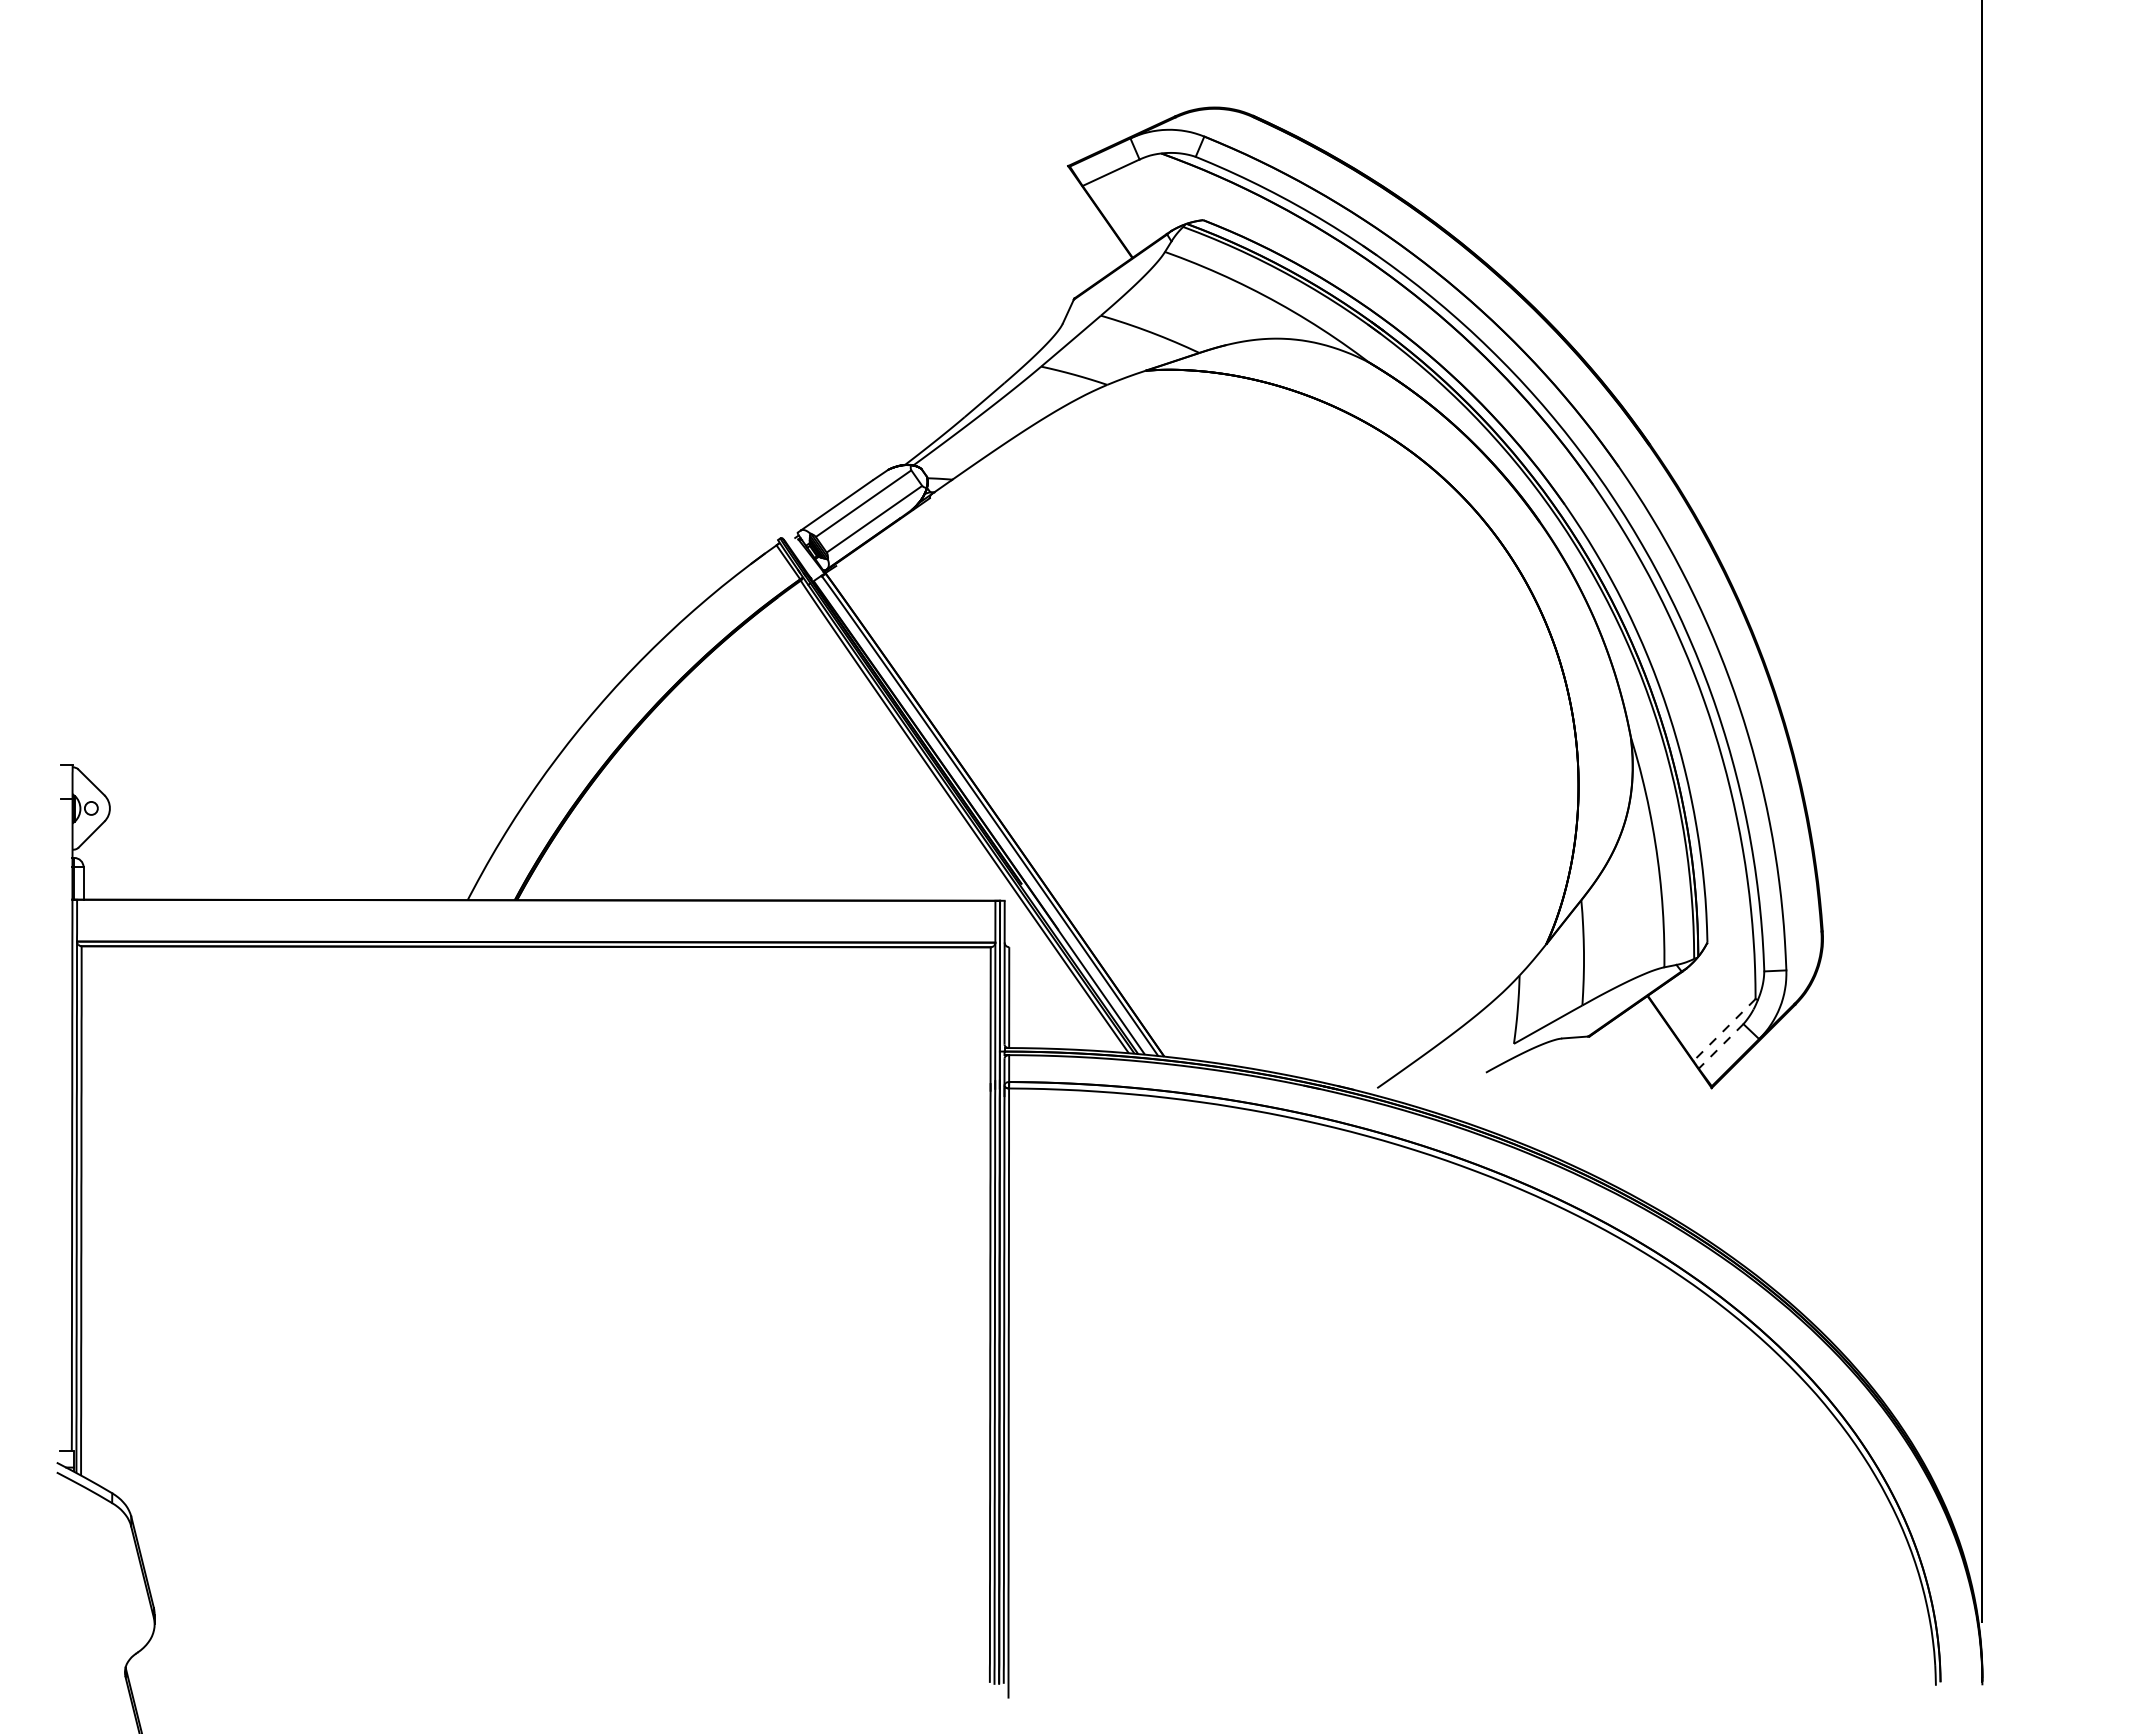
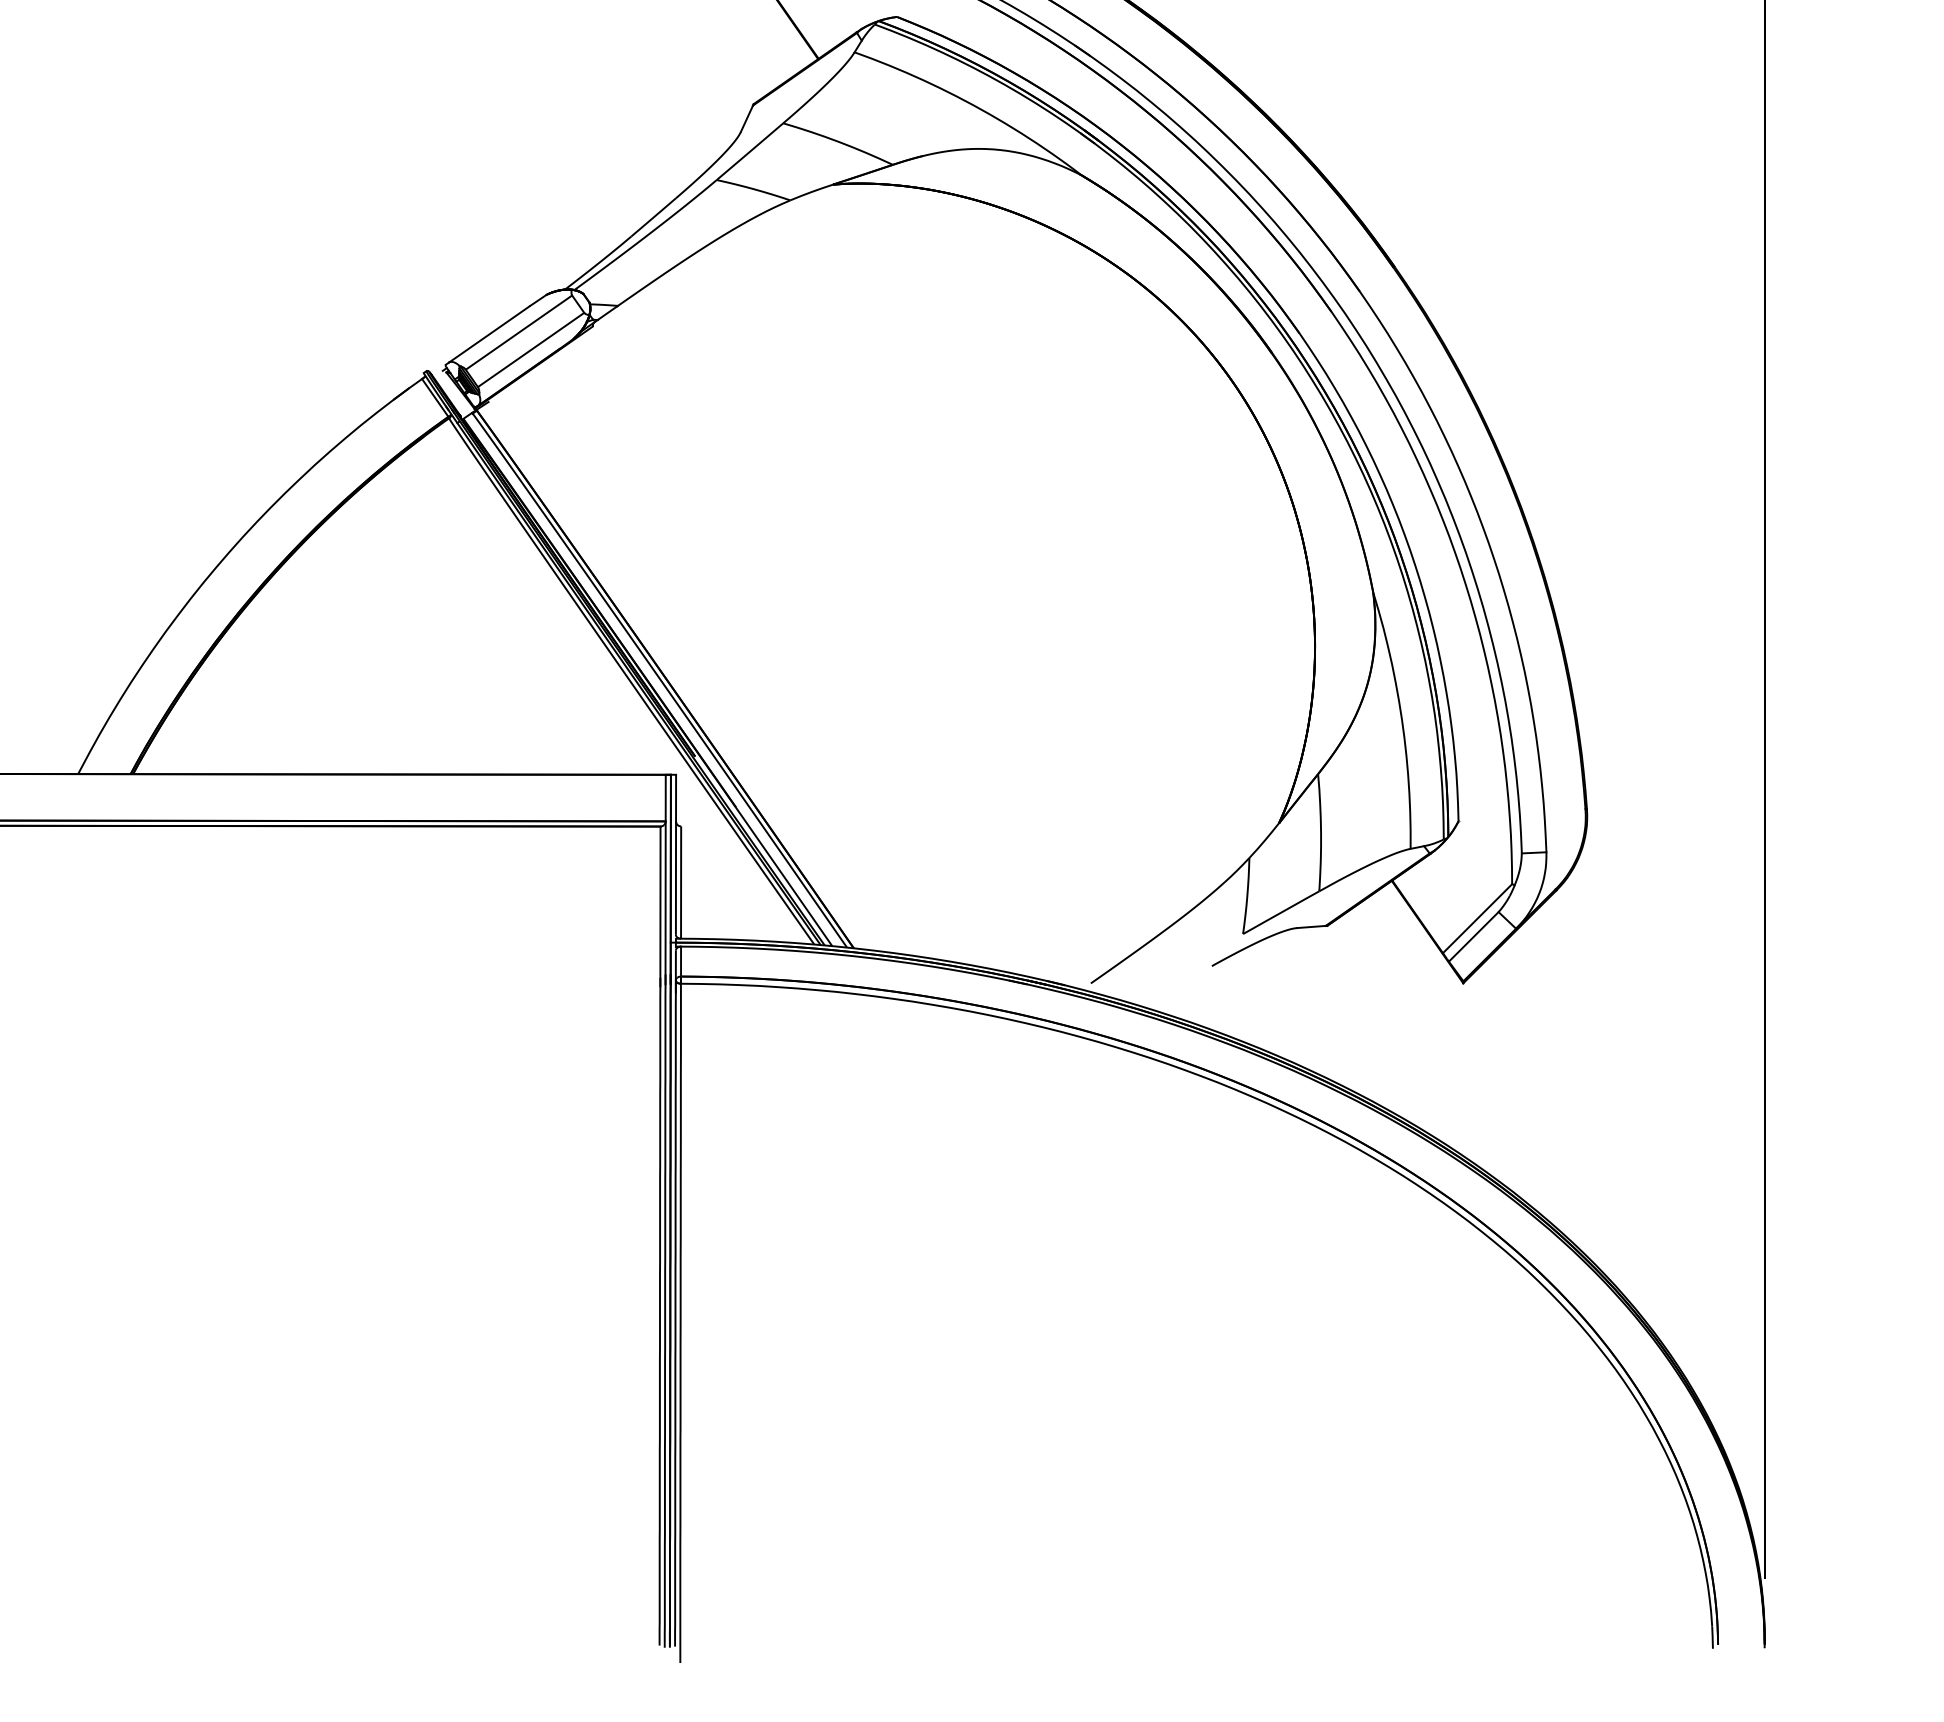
line: (1724, 1030) -> (1477, 919), dashed -> solid
line: (1721, 1046) -> (1474, 937), dashed -> solid

